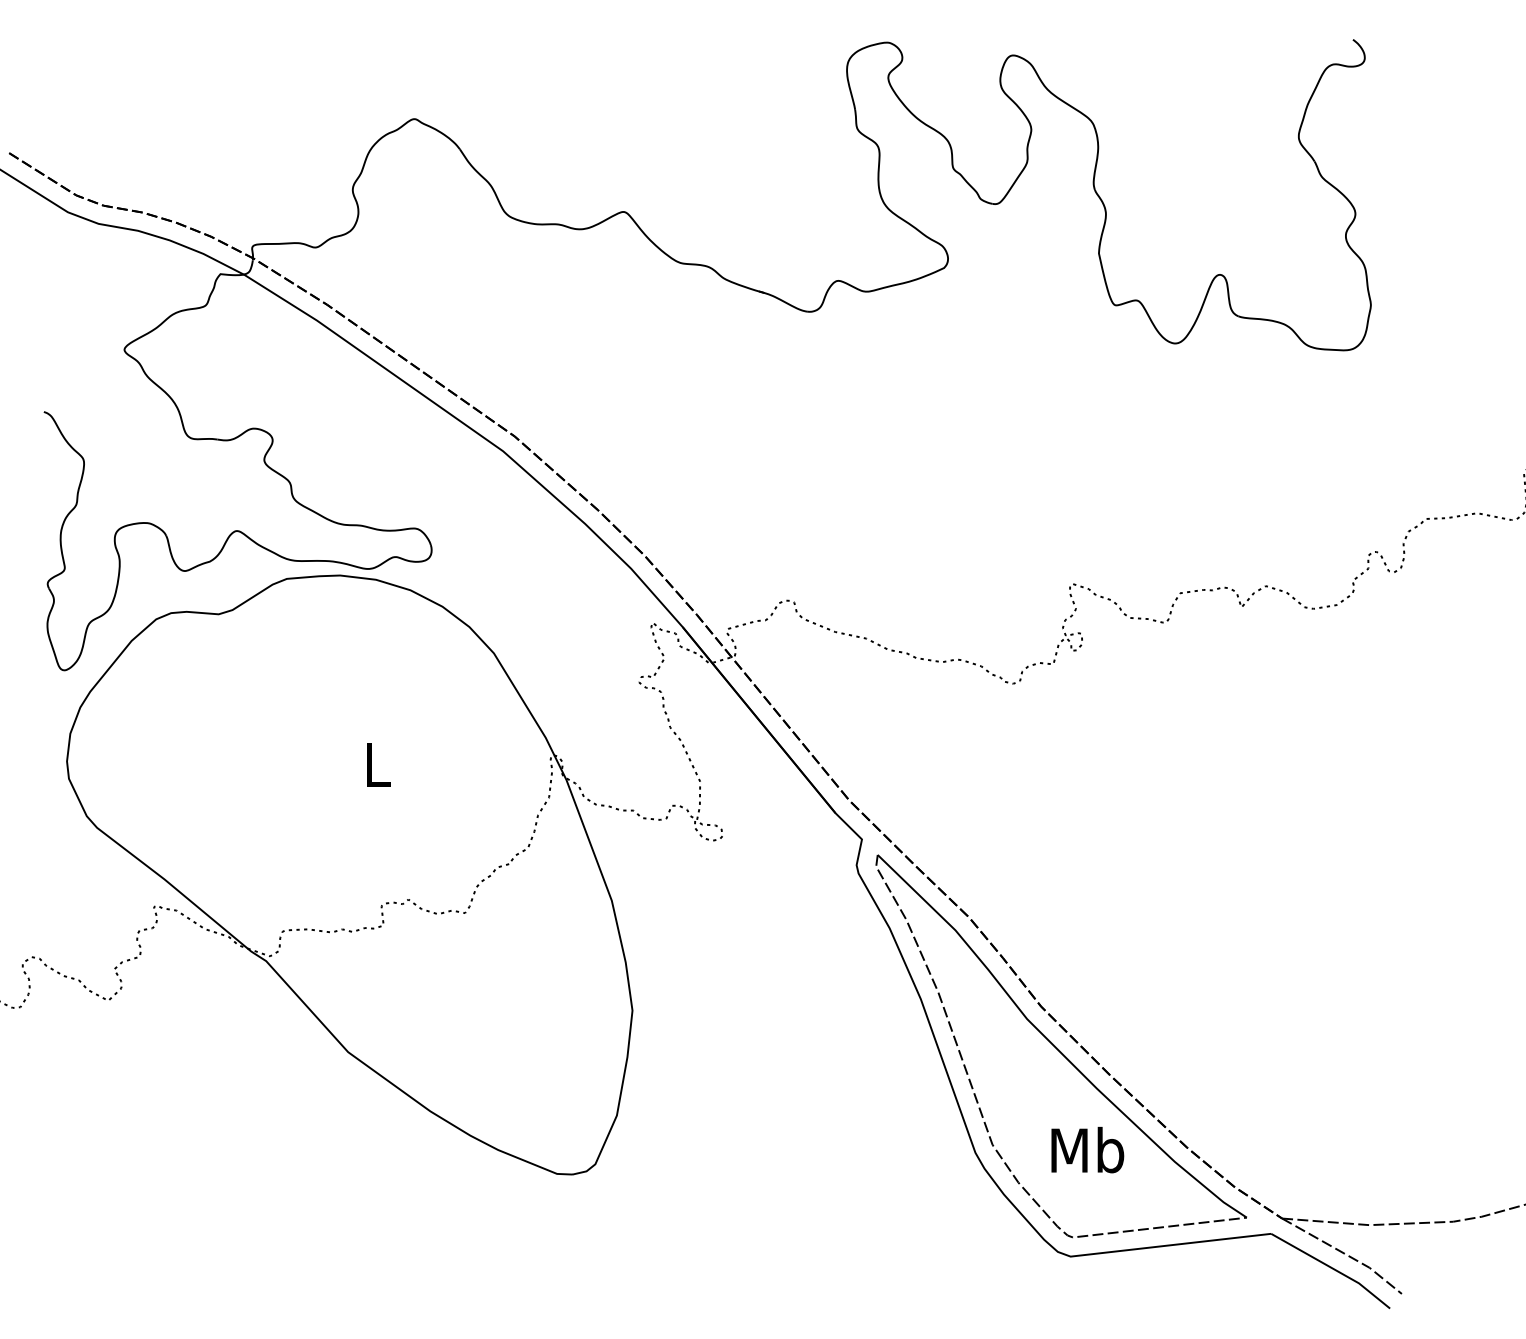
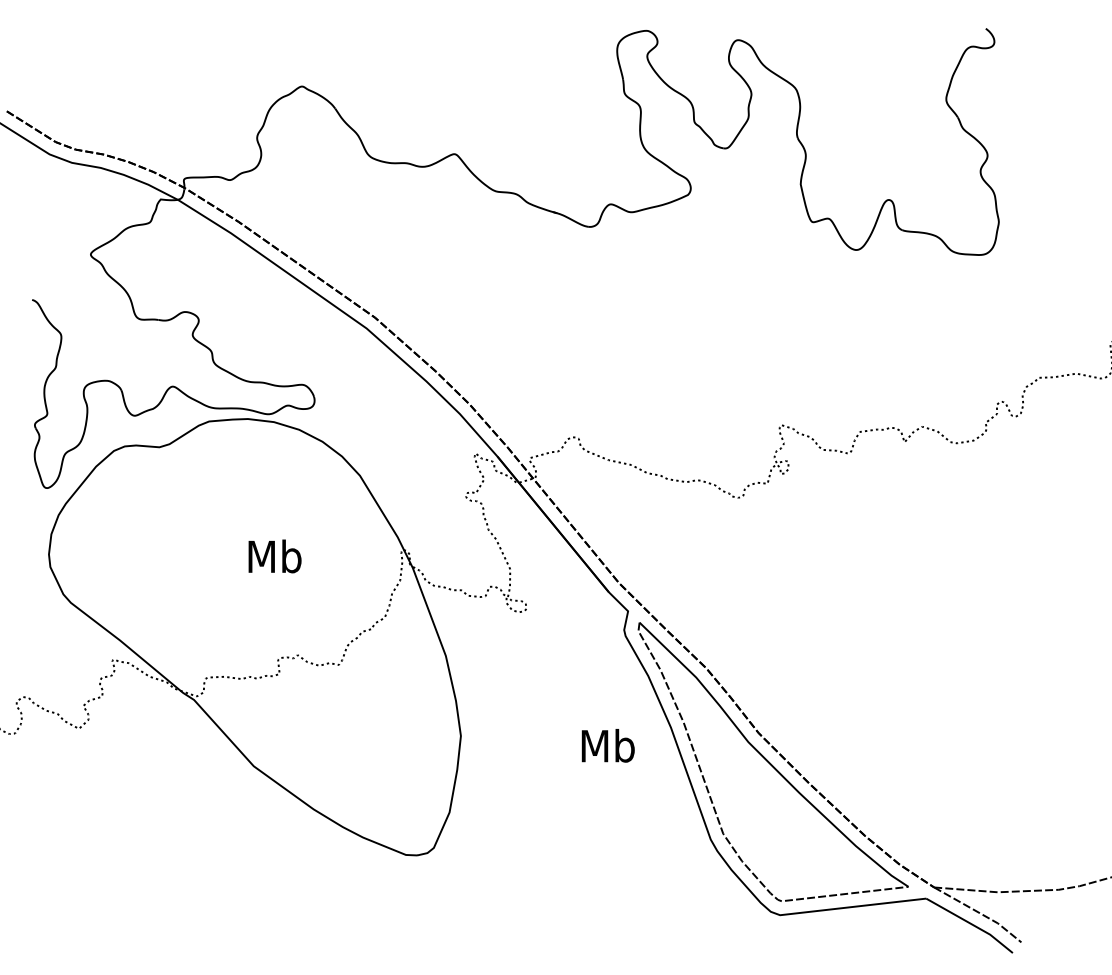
text: (377, 764) -> (275, 556), L -> Mb
text: (1087, 1149) -> (608, 745), moved

